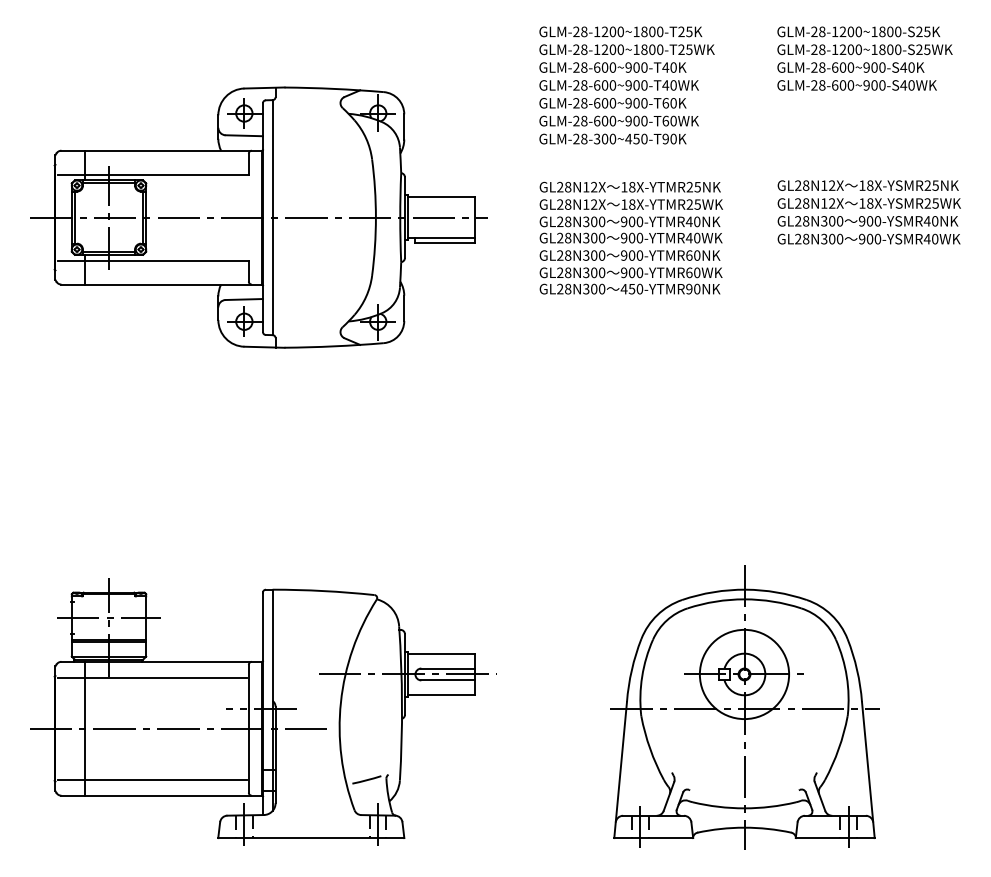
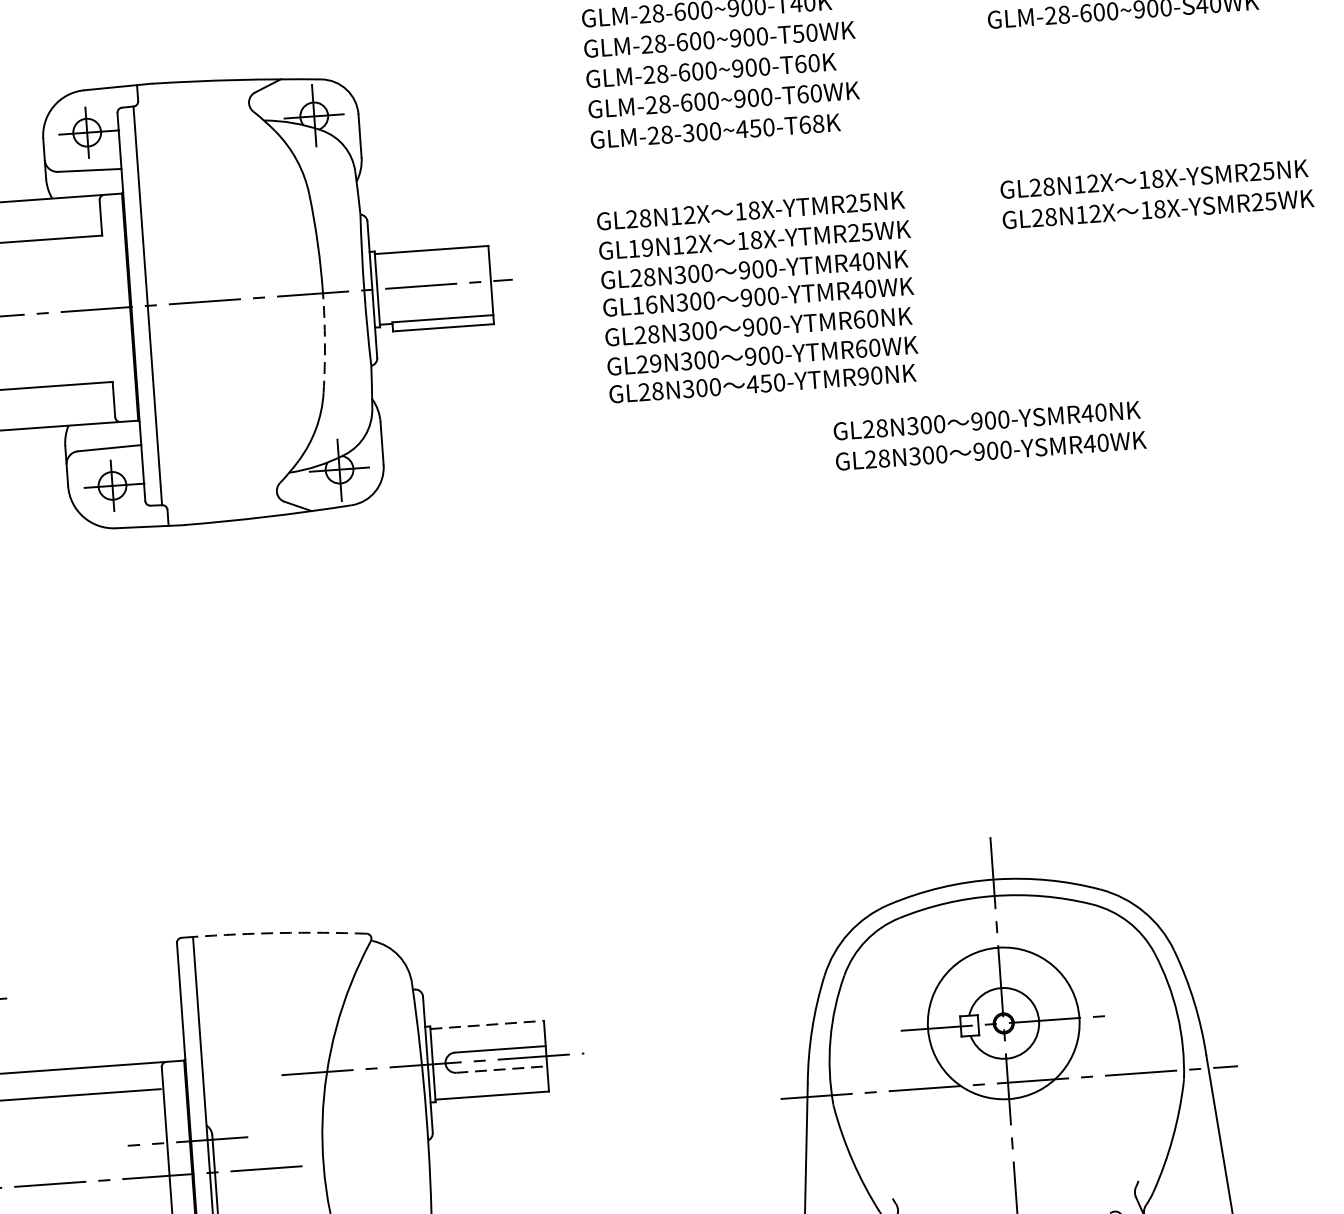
text: (665, 85) -> (798, 33), GLM-28-600~900-T40WK -> GLM-28-600~900-T50WK
text: (669, 138) -> (811, 123), GLM-28-300~450-T90K -> GLM-28-300~450-T68K
text: (564, 204) -> (641, 248), GL28N12X -> GL19N12X
text: (868, 230) -> (988, 436), moved
text: (564, 237) -> (645, 304), GL28N300 -> GL16N300
arc: (374, 246) -> (324, 342), solid -> dashed
text: (568, 272) -> (656, 362), GL28N300 -> GL29N300
arc: (323, 591) -> (279, 933), solid -> dashed
line: (441, 653) -> (487, 1024), solid -> dashed
line: (448, 680) -> (502, 1069), solid -> dashed

